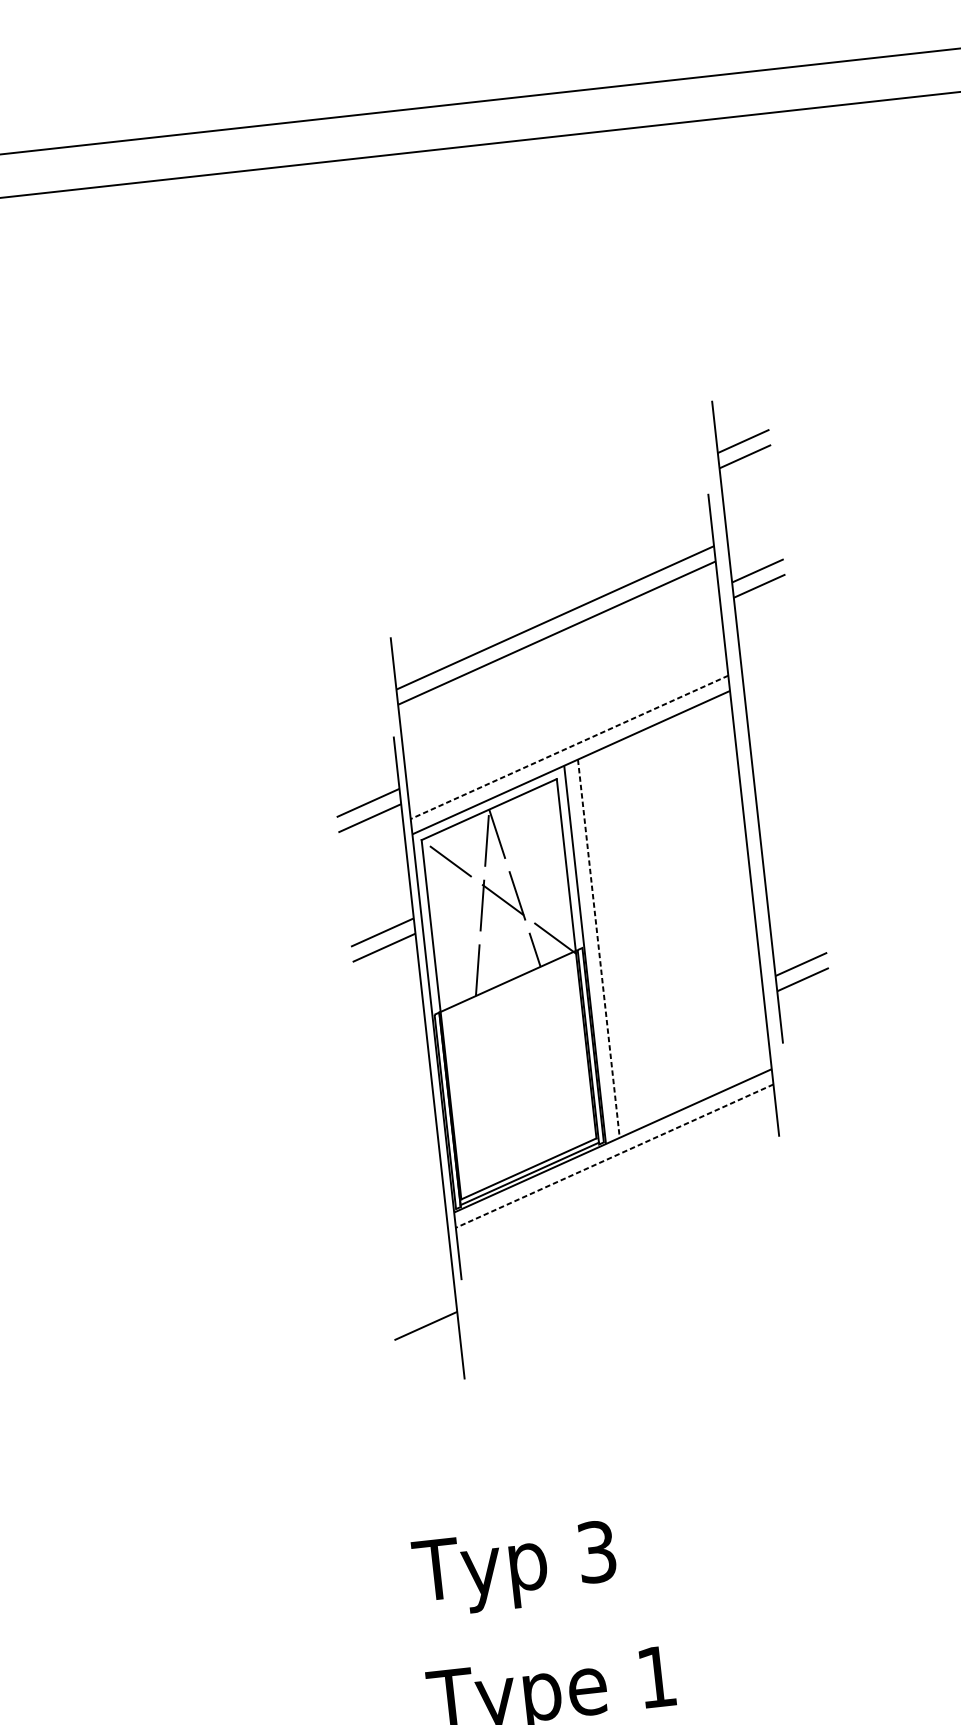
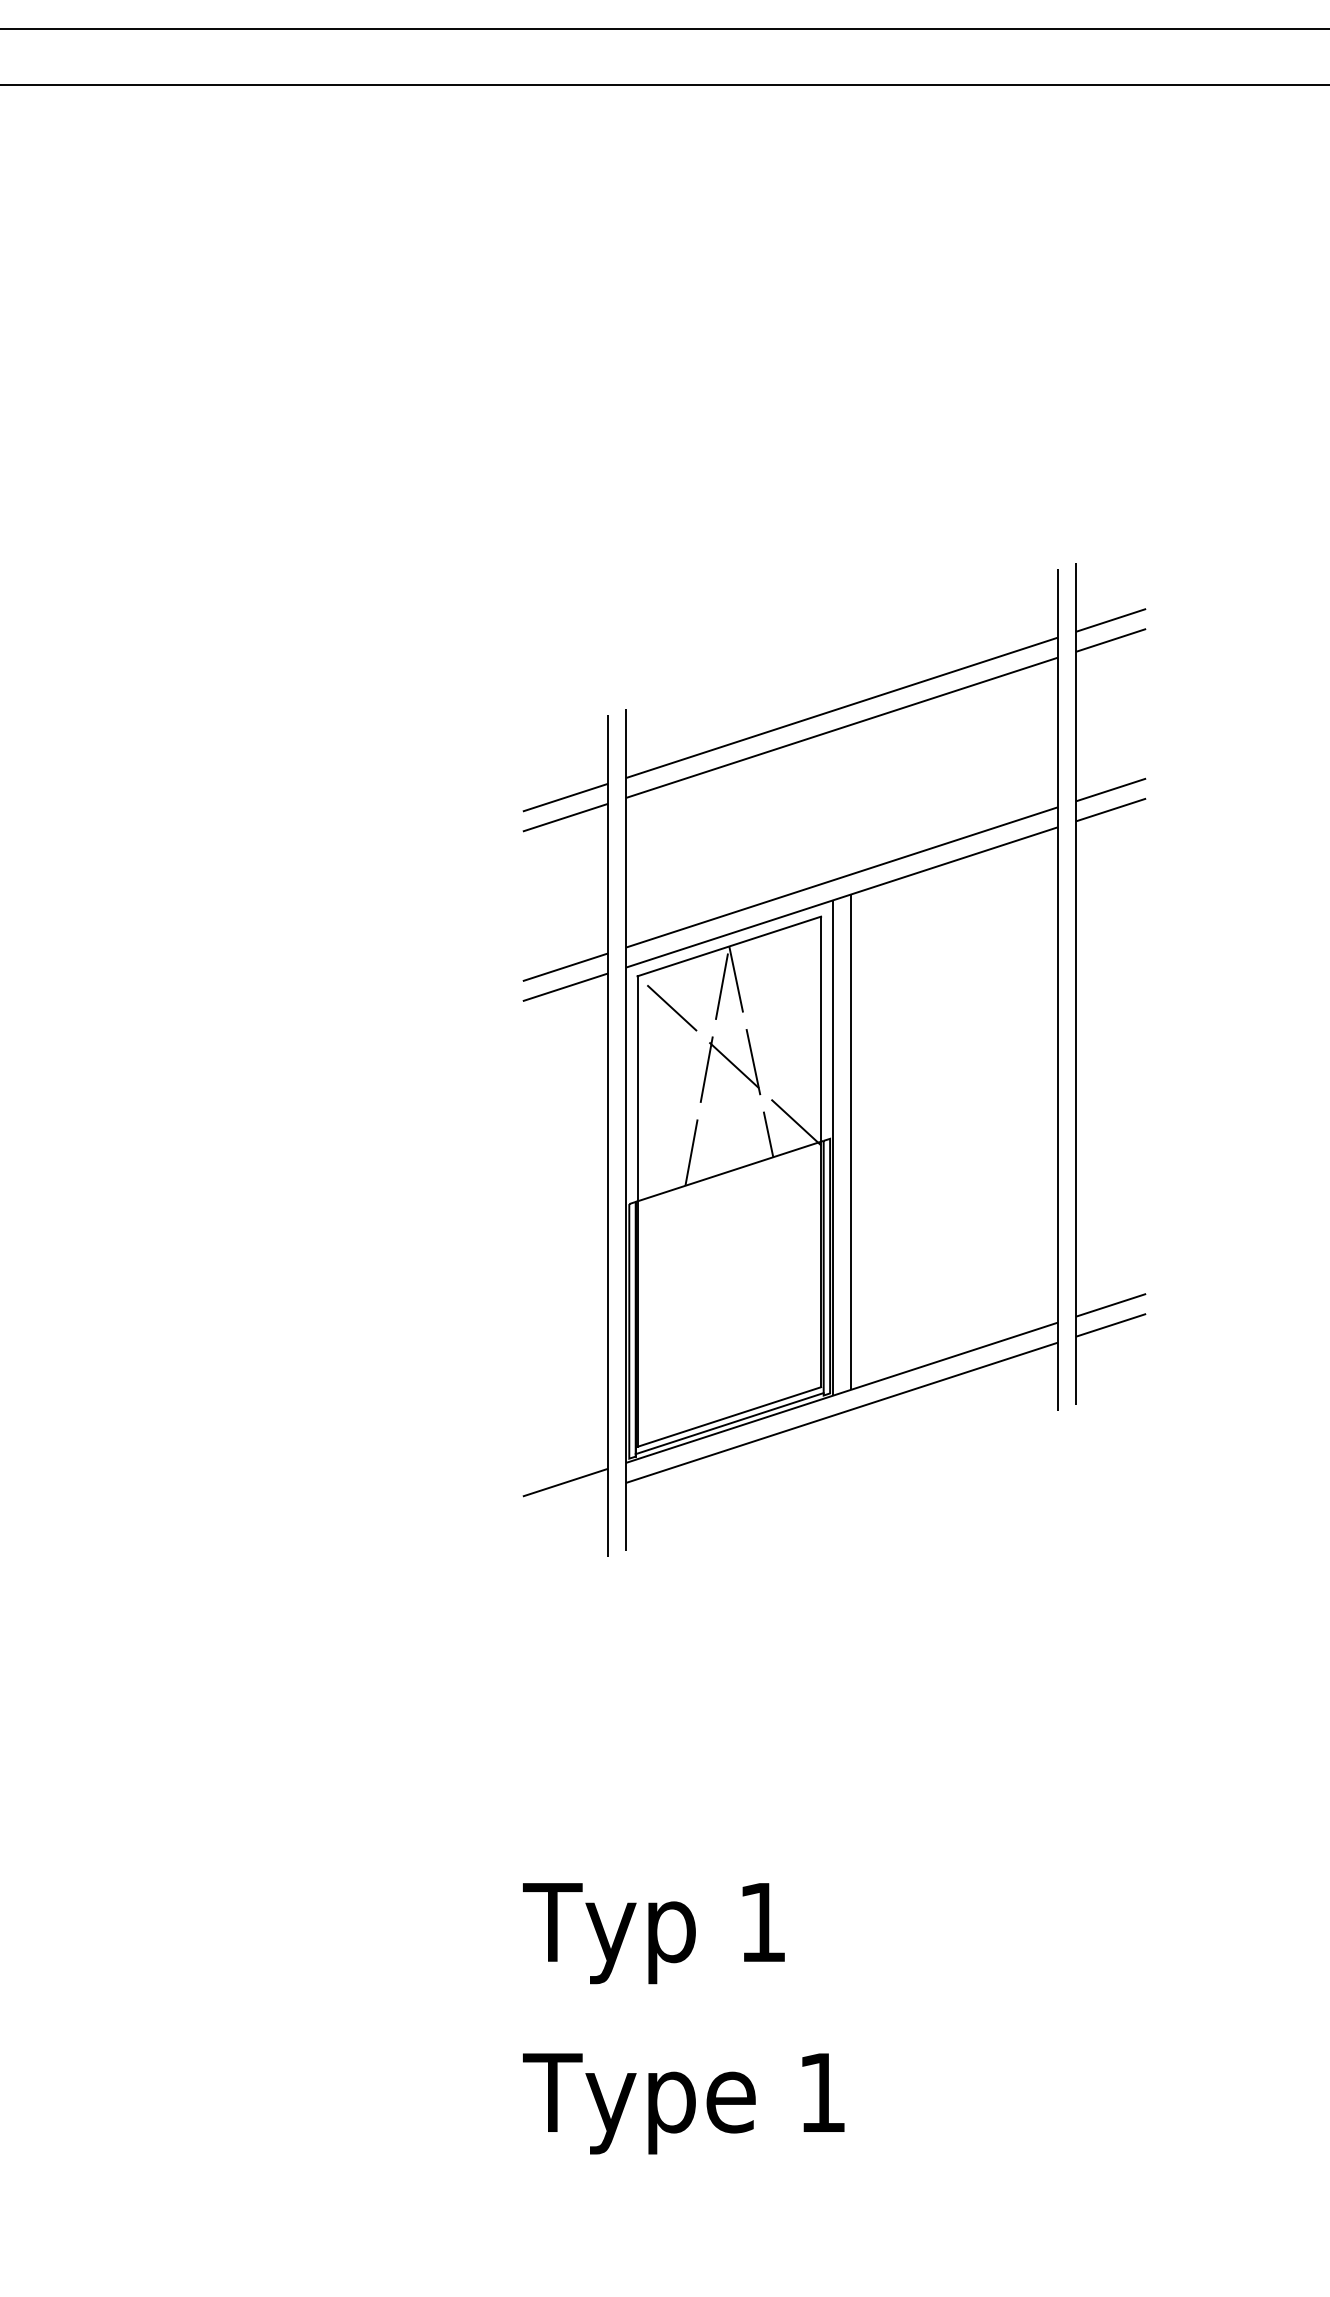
part: (747, 721) -> (1076, 983), moved
line: (569, 747) -> (842, 877), dashed -> solid
line: (599, 948) -> (851, 1142), dashed -> solid
part: (428, 1057) -> (607, 1135), moved
line: (614, 1155) -> (842, 1412), dashed -> solid
text: (596, 1552) -> (762, 1922), 3 -> 1

